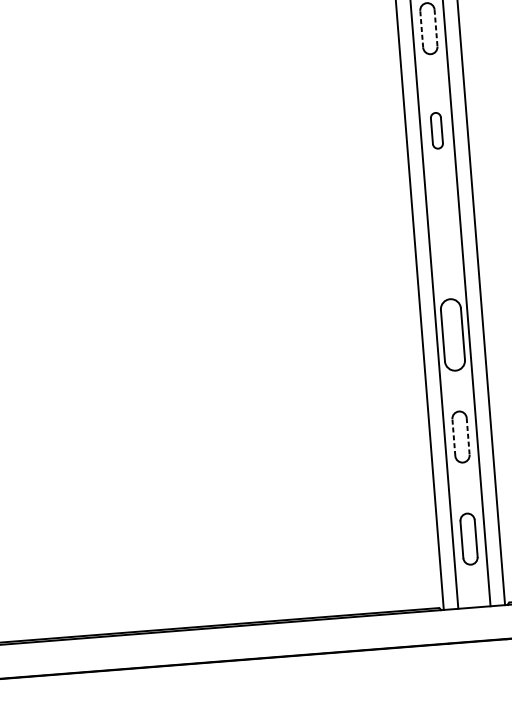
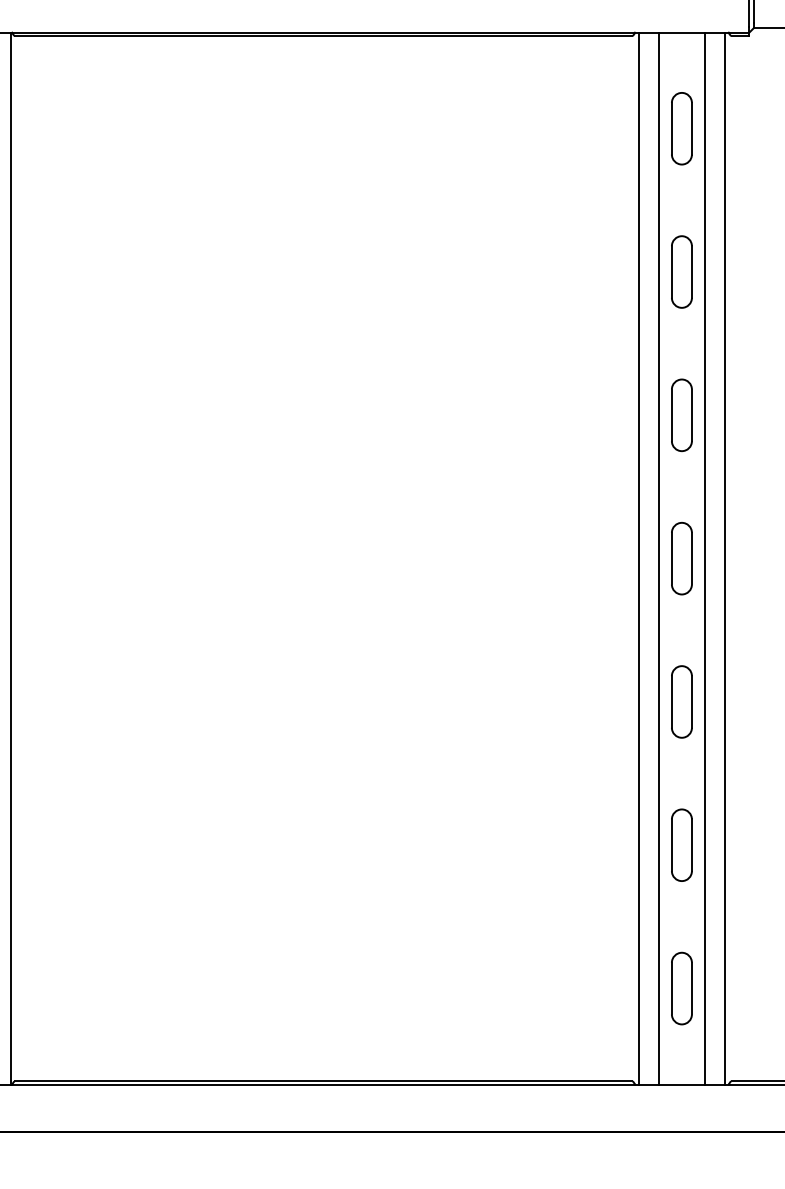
line: (435, 28) -> (691, 272), dashed -> solid
line: (421, 29) -> (671, 272), dashed -> solid
part: (436, 130) -> (681, 415), size x1.43
part: (444, 232) -> (681, 558), added
part: (452, 334) -> (681, 701), size x0.71
line: (467, 436) -> (691, 845), dashed -> solid
line: (453, 437) -> (671, 845), dashed -> solid

